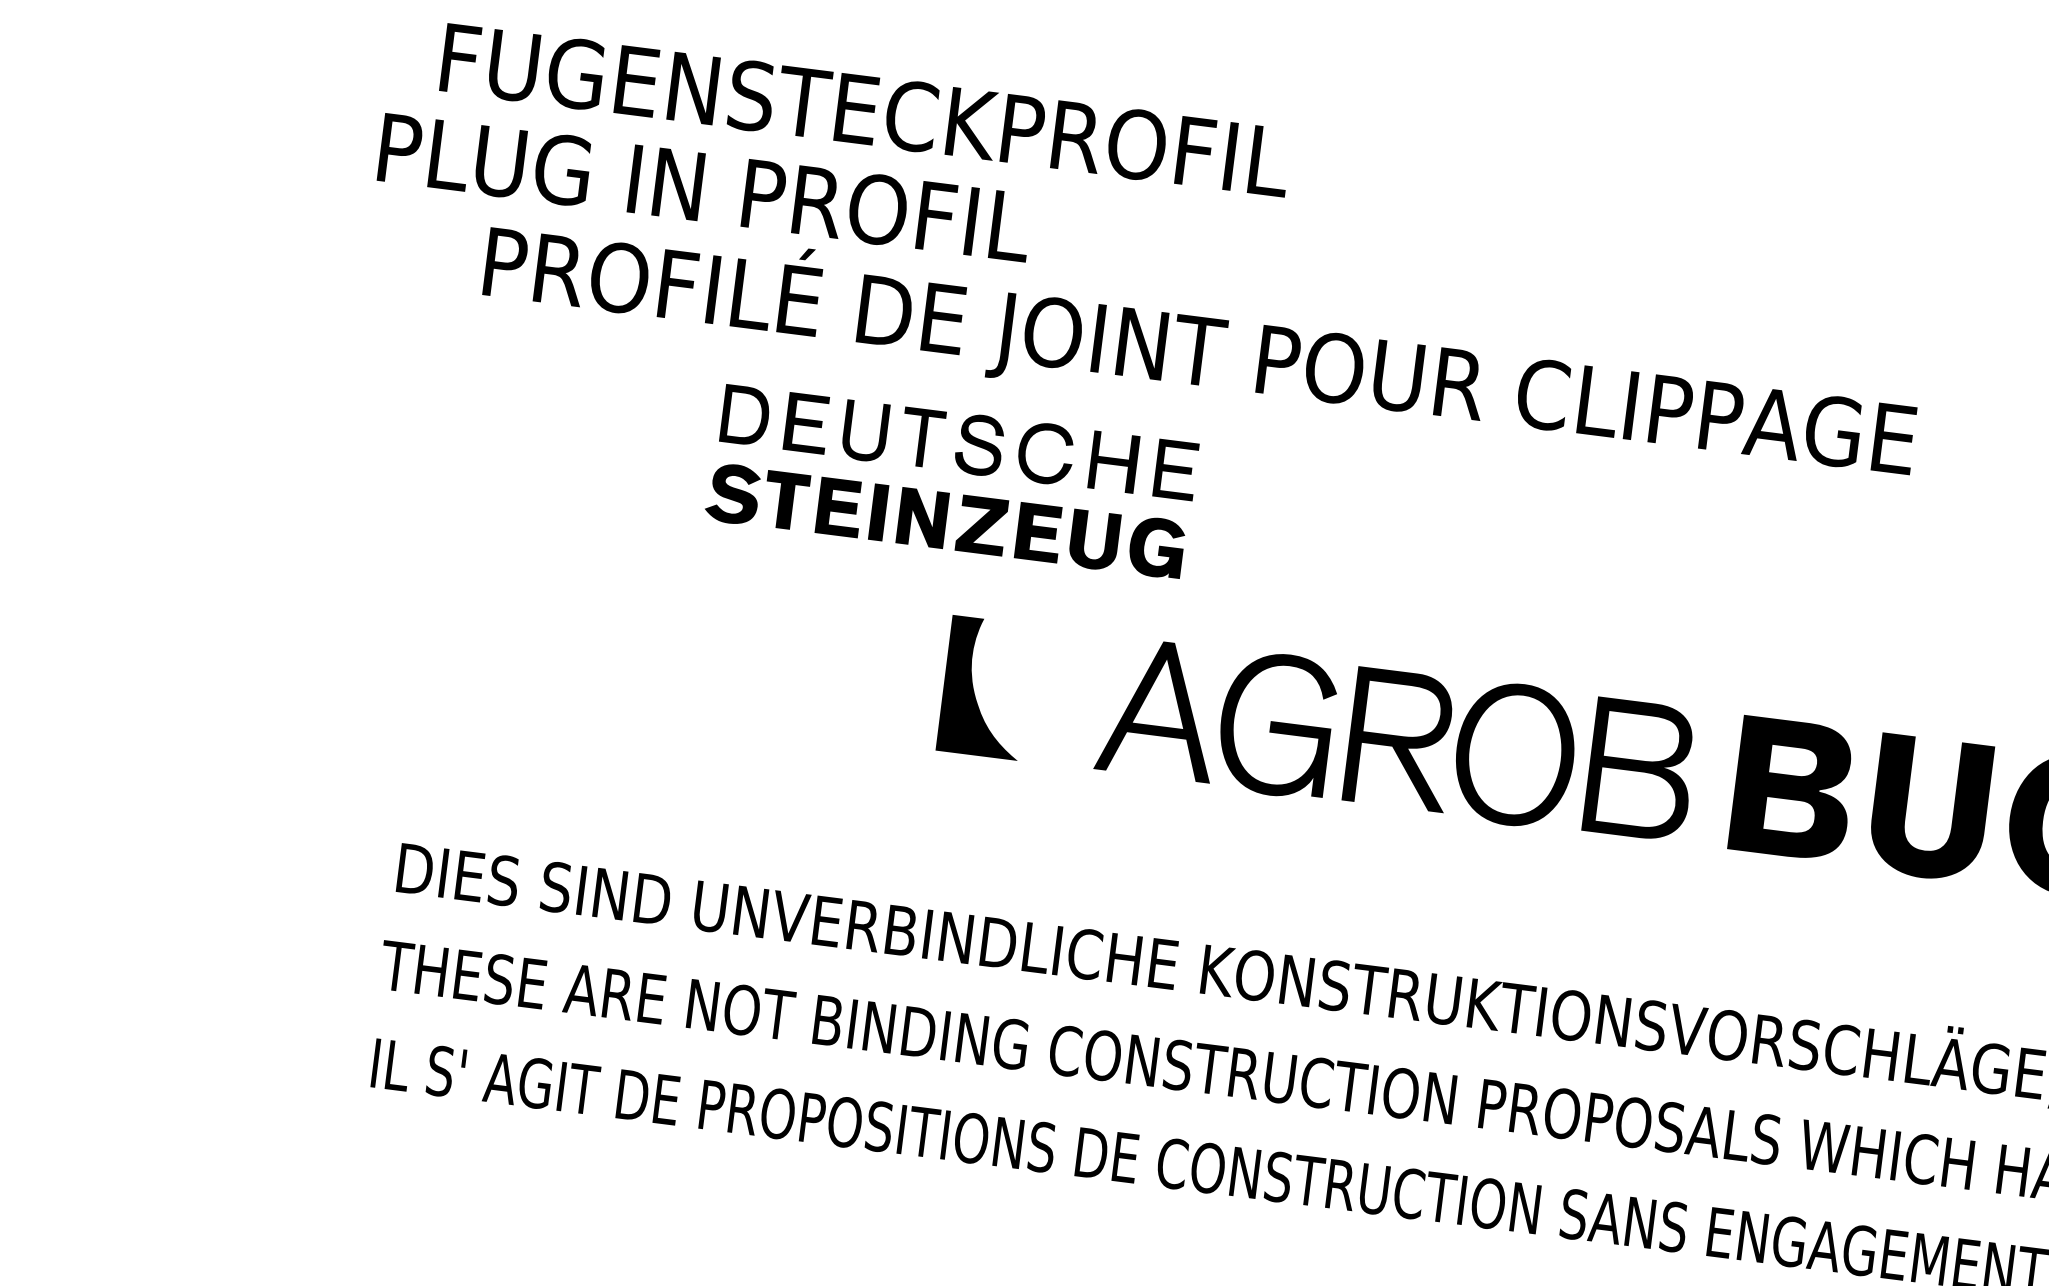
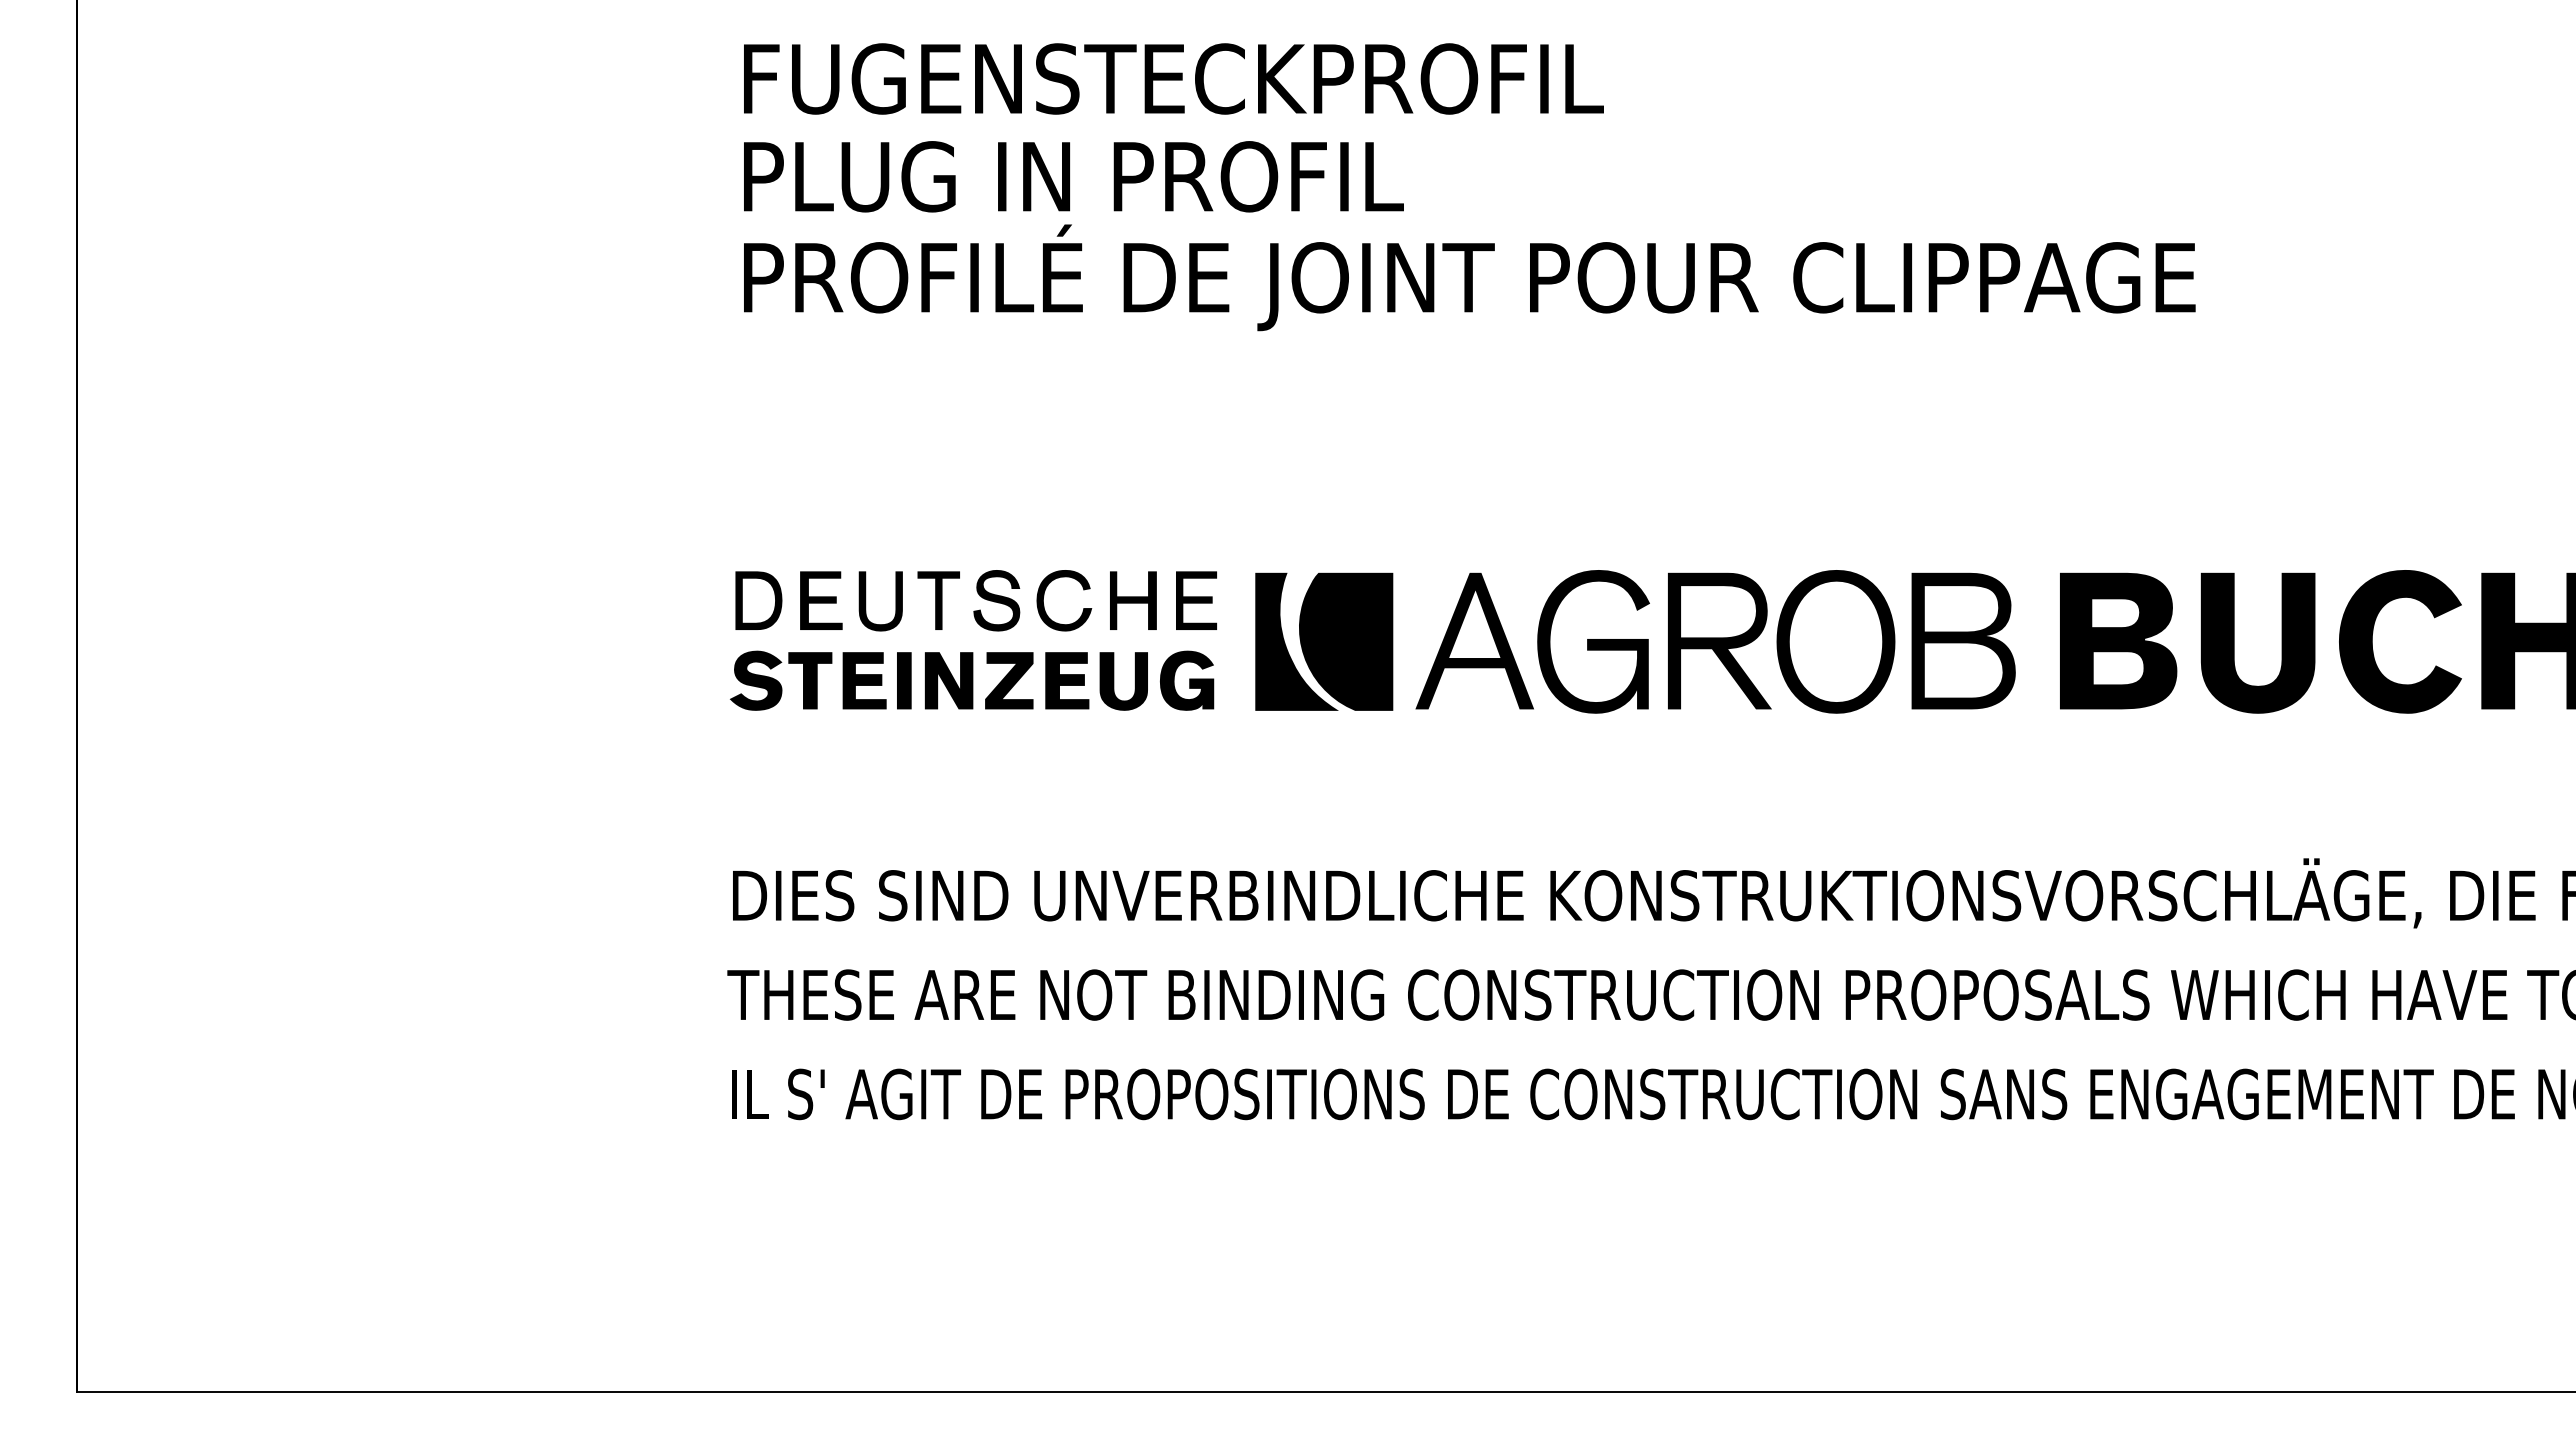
text: (865, 109) -> (1173, 78), moved
text: (705, 187) -> (1073, 176), moved
part: (950, 493) -> (973, 652), moved
fill: (1032, 693) -> (1345, 641), added

